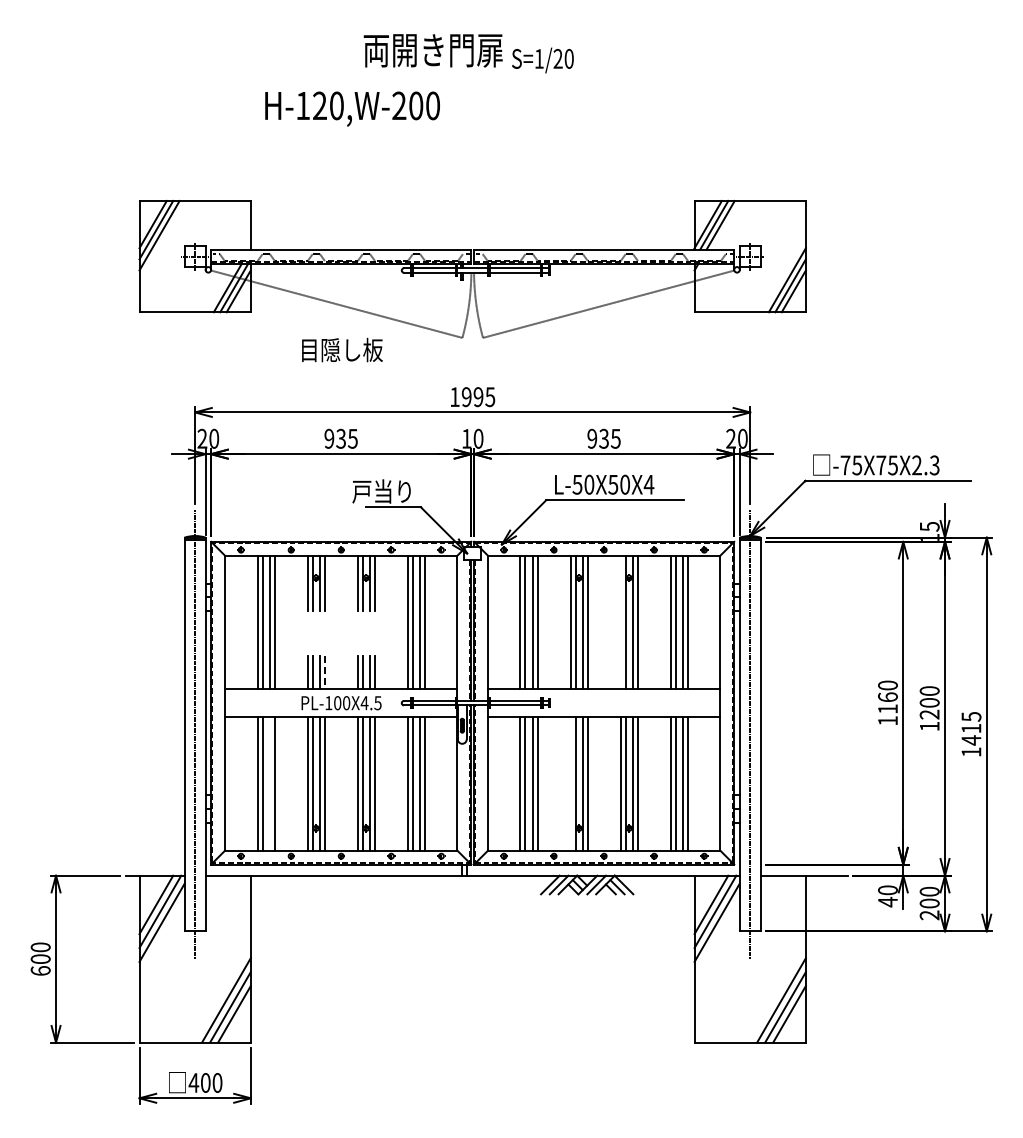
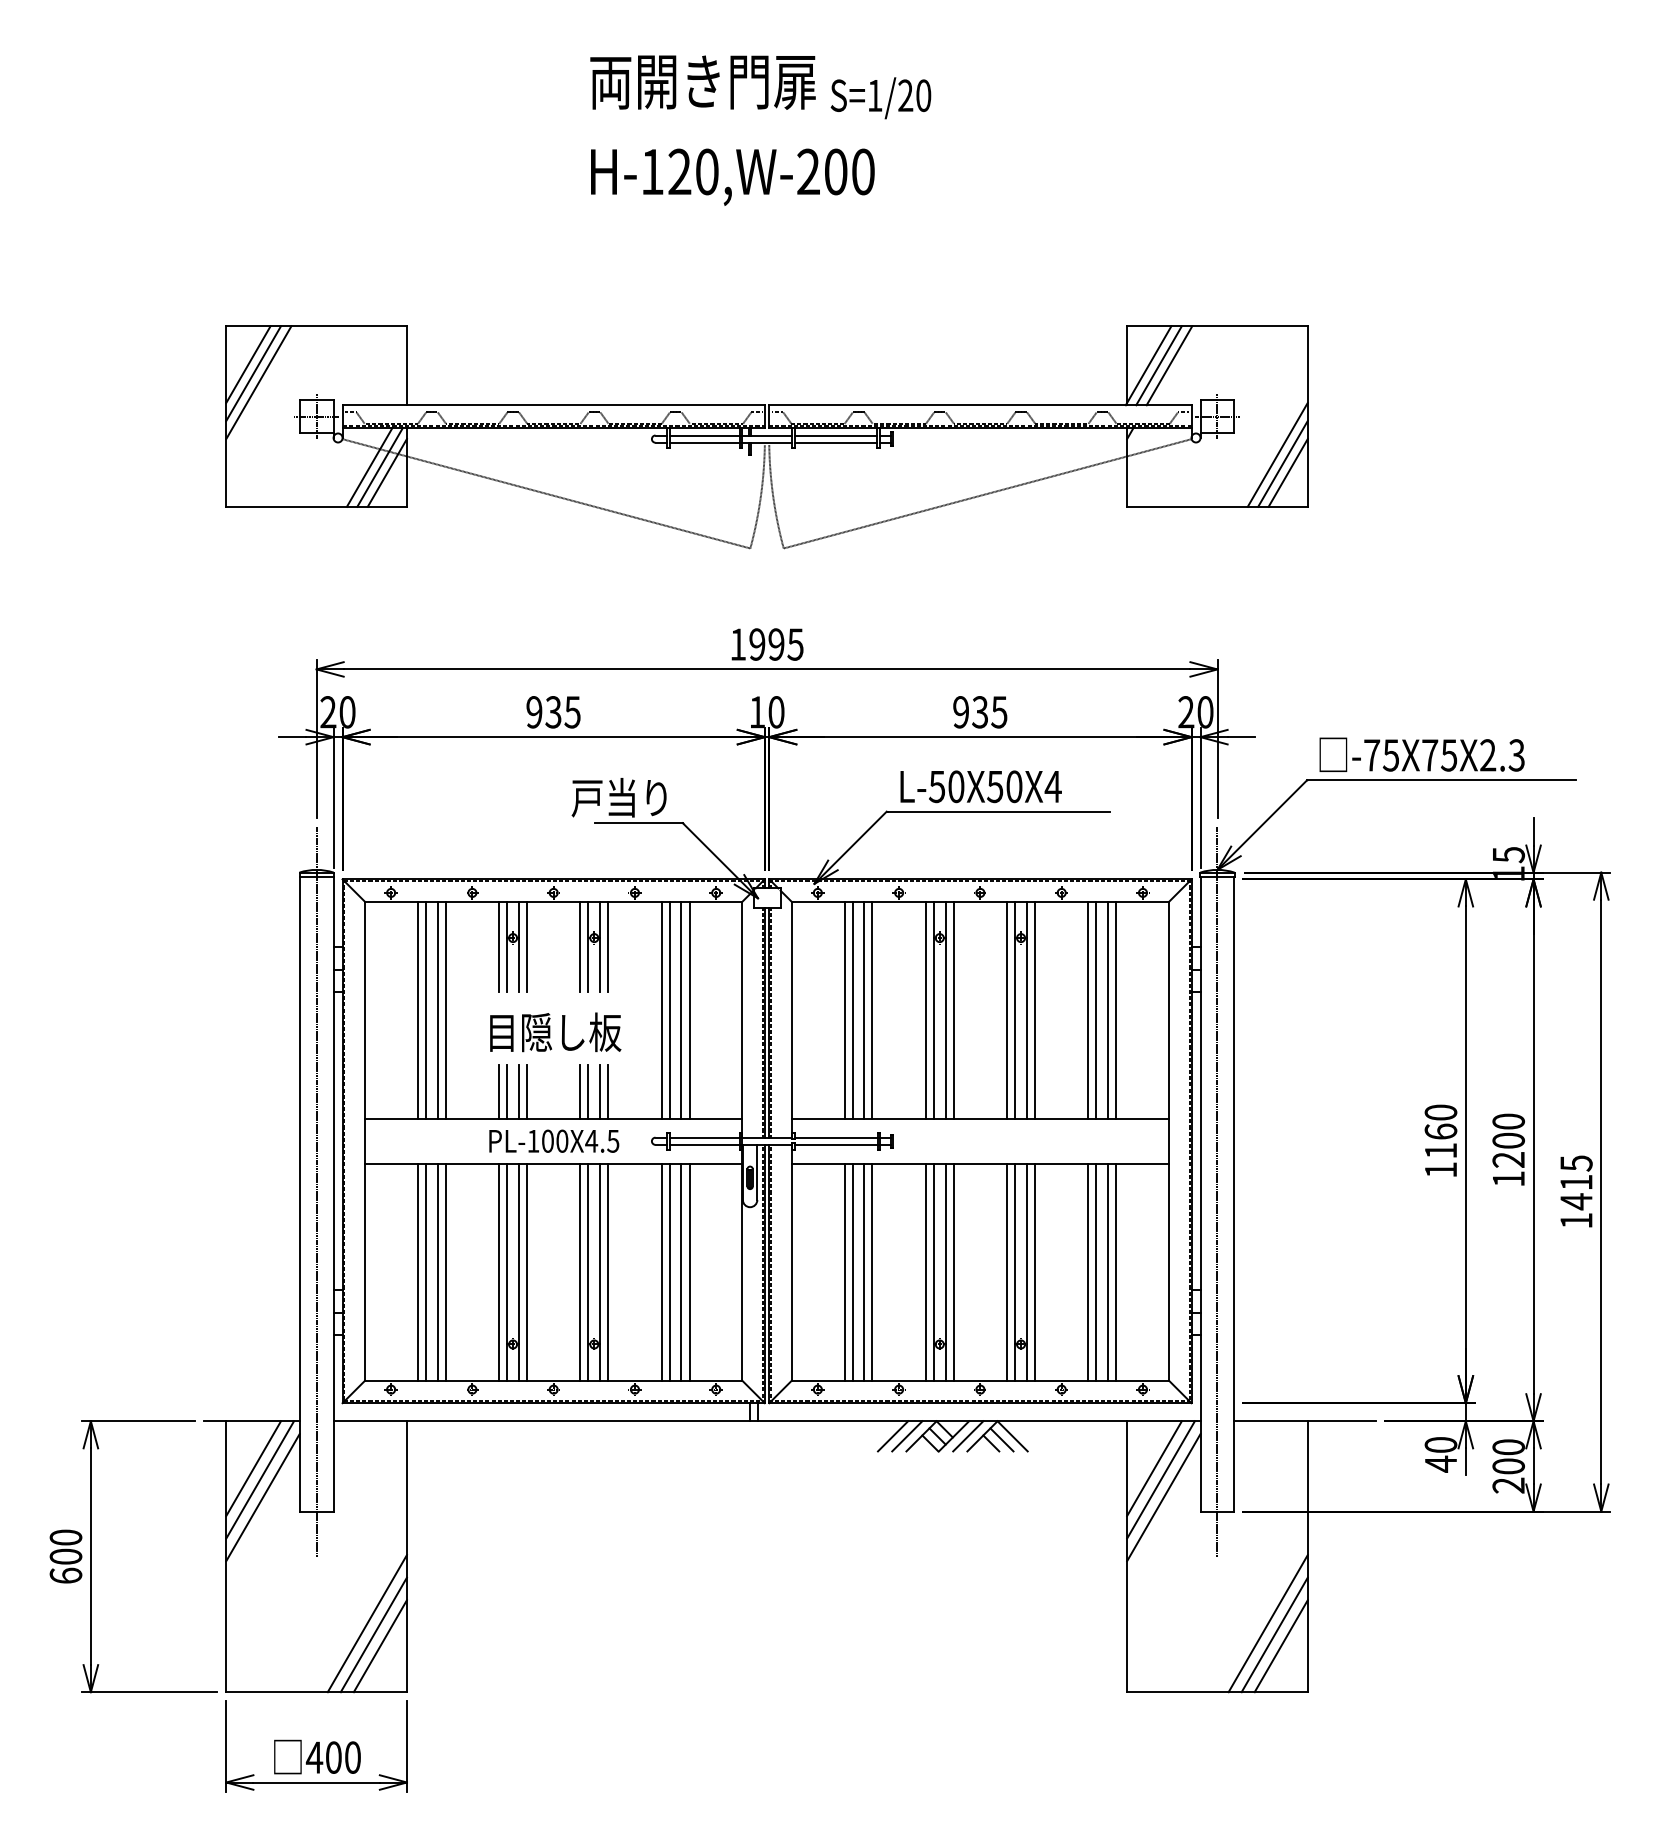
text: (352, 108) -> (732, 176), moved
text: (342, 349) -> (555, 1031), moved
line: (620, 622) -> (1006, 1010), added
line: (324, 672) -> (526, 1091), dashed -> solid
line: (269, 783) -> (437, 1271), added
line: (570, 783) -> (925, 1271), added

